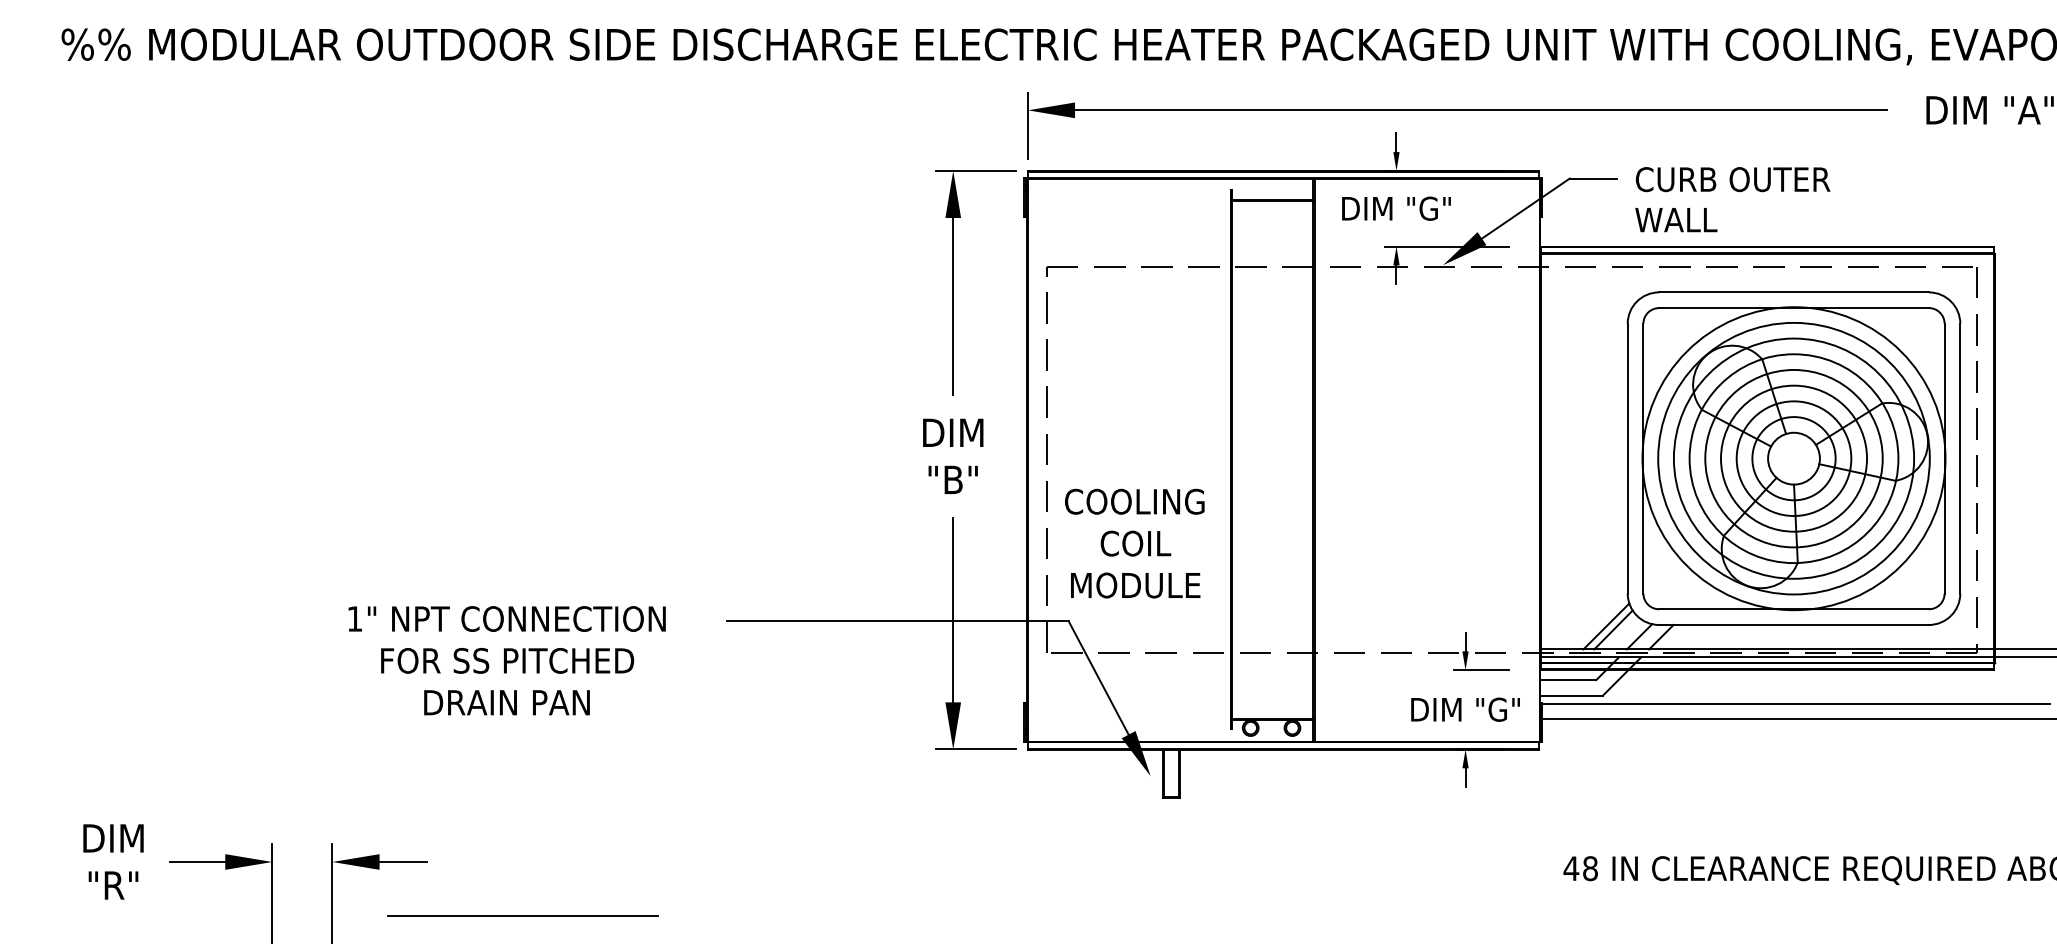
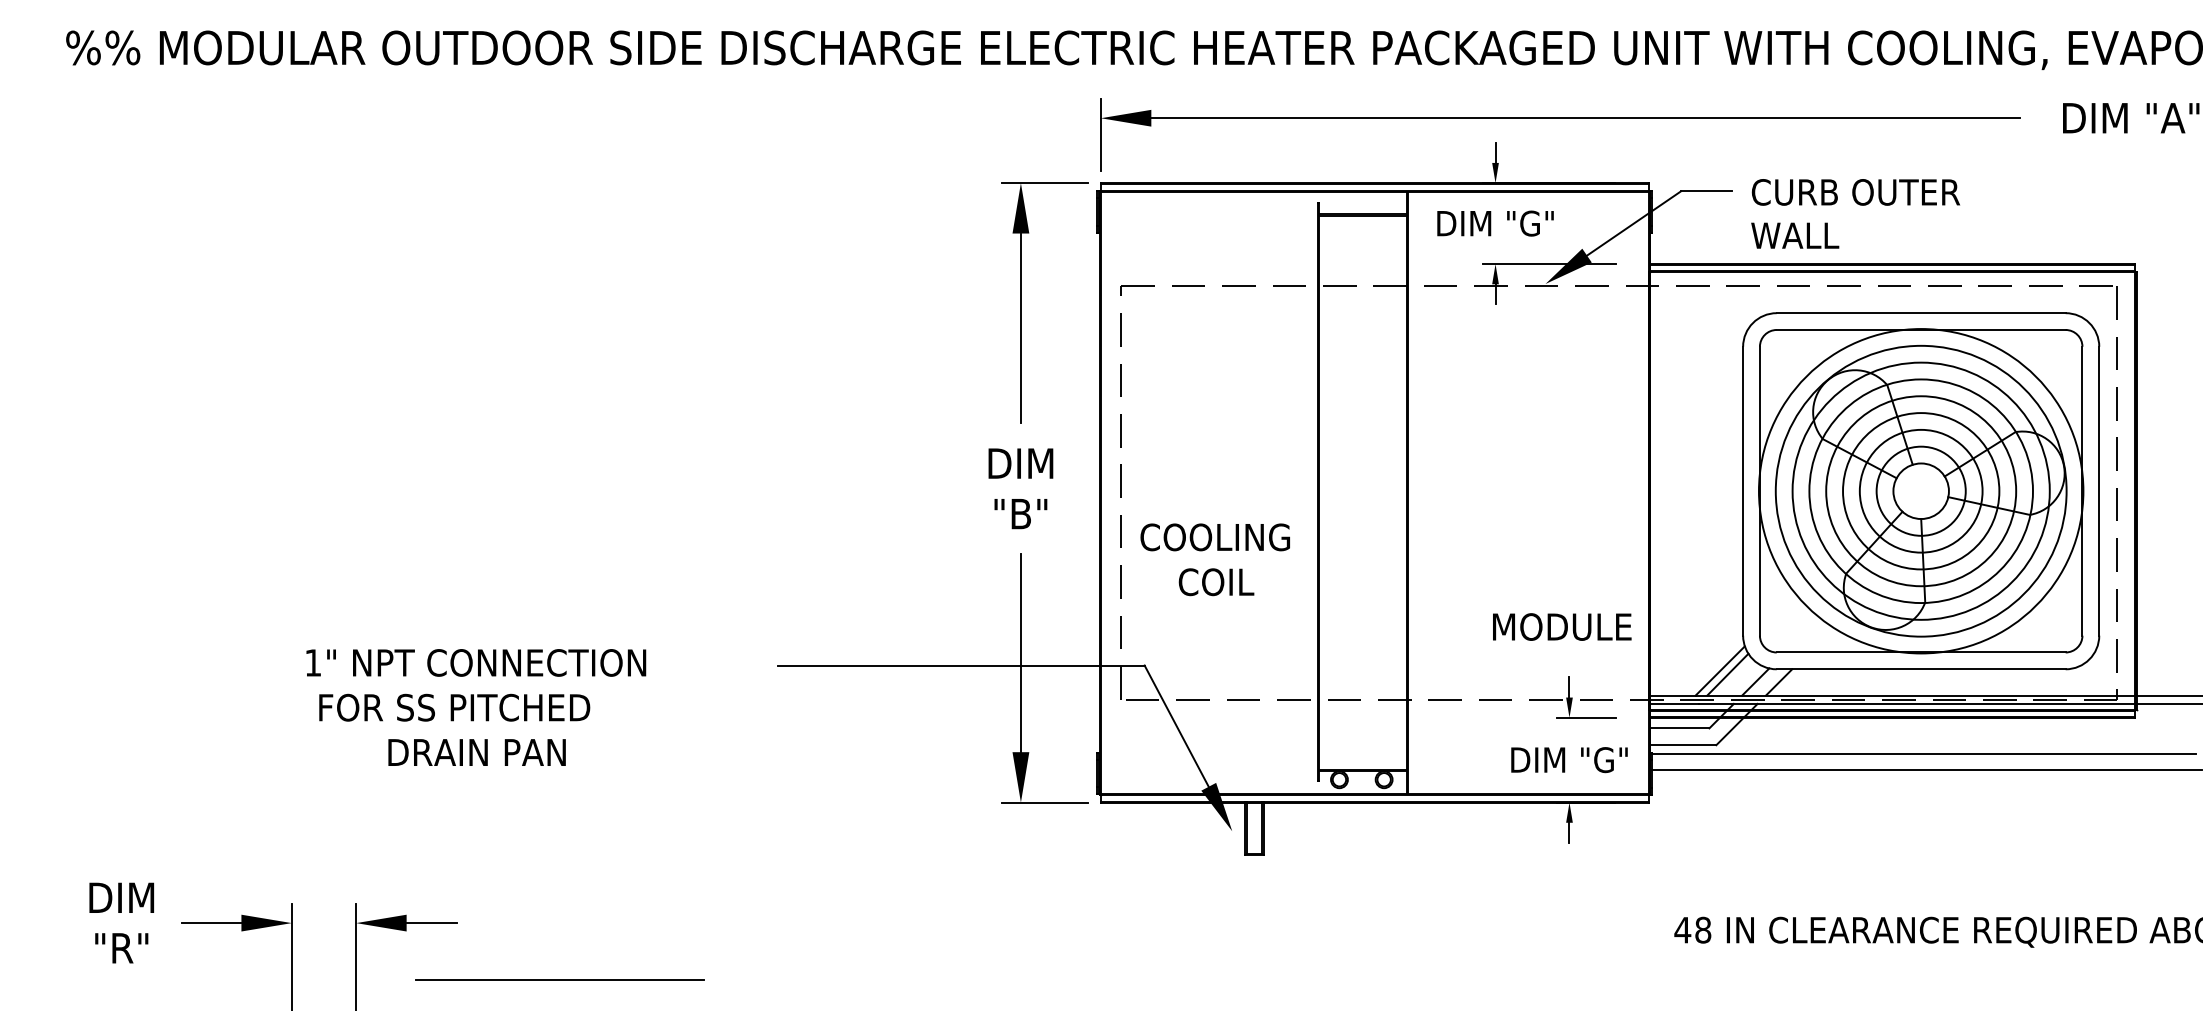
text: (1135, 585) -> (1562, 626), moved
text: (507, 618) -> (476, 662), moved
text: (507, 660) -> (454, 707), moved
text: (506, 702) -> (476, 752), moved

